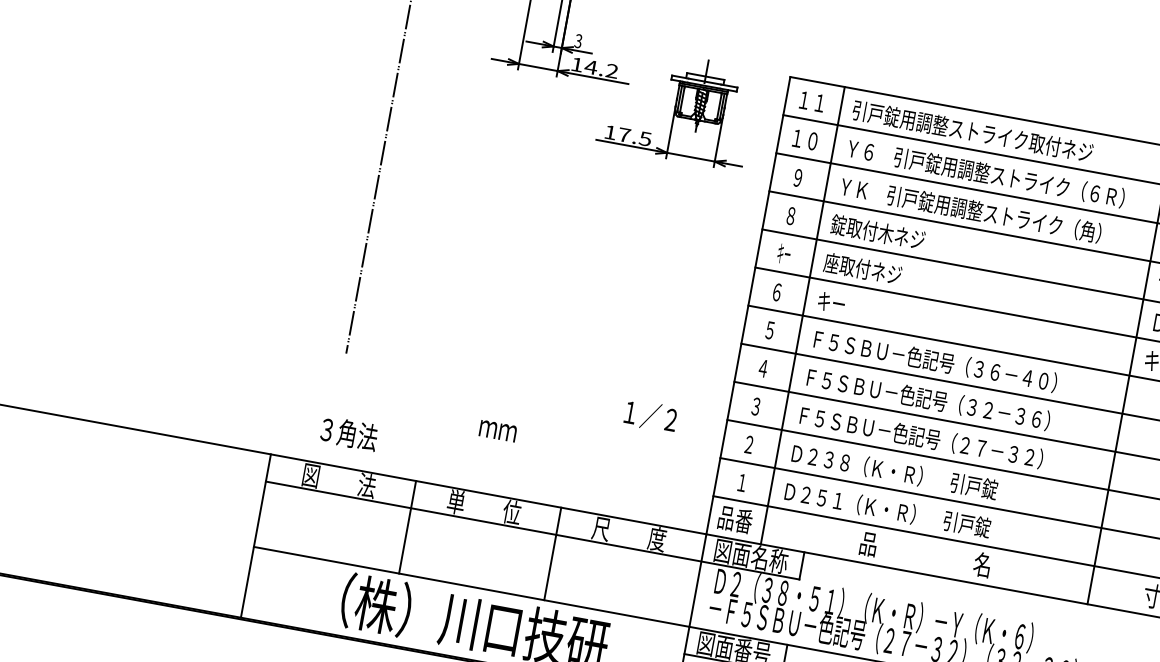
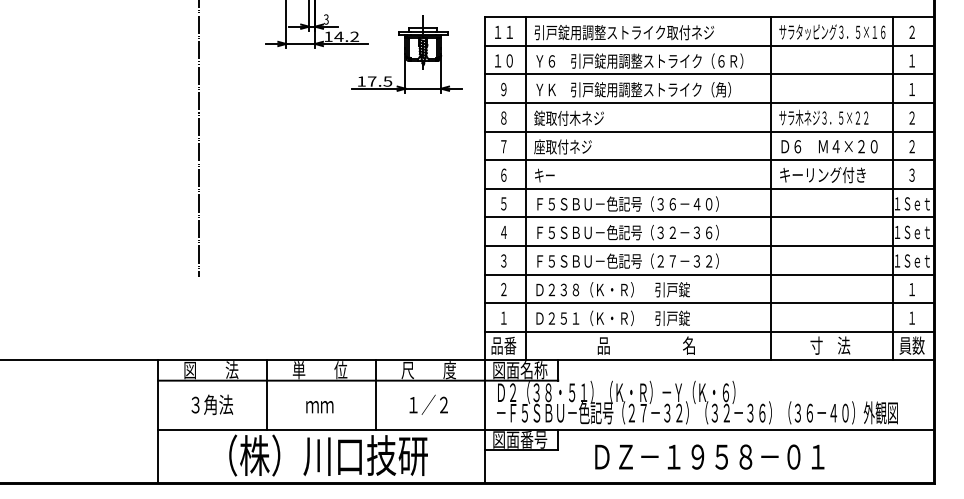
text: (783, 253) -> (503, 146), キー -> ７
text: (650, 415) -> (428, 404), moved
text: (497, 431) -> (319, 407), moved
text: (349, 433) -> (212, 404), moved

